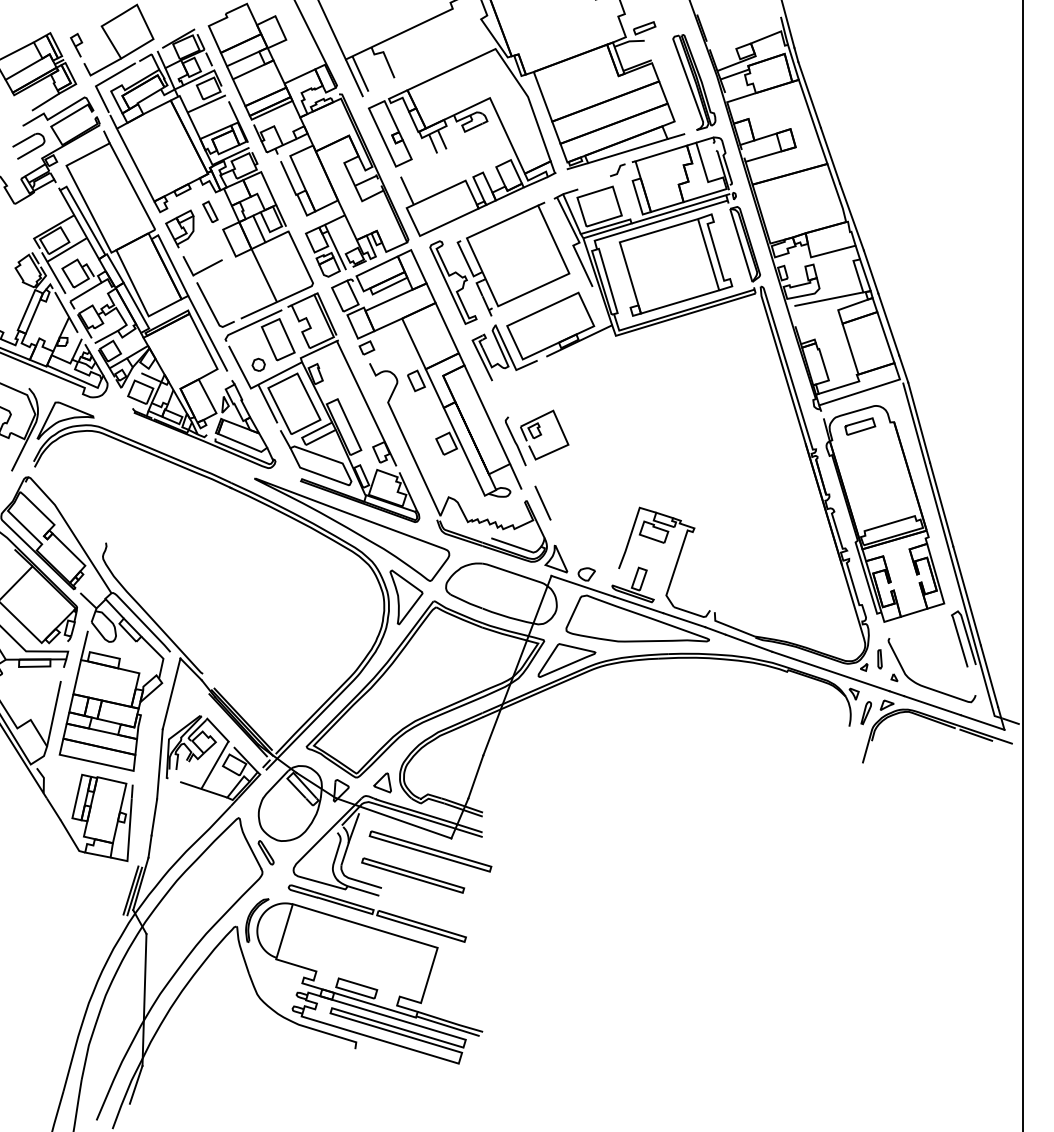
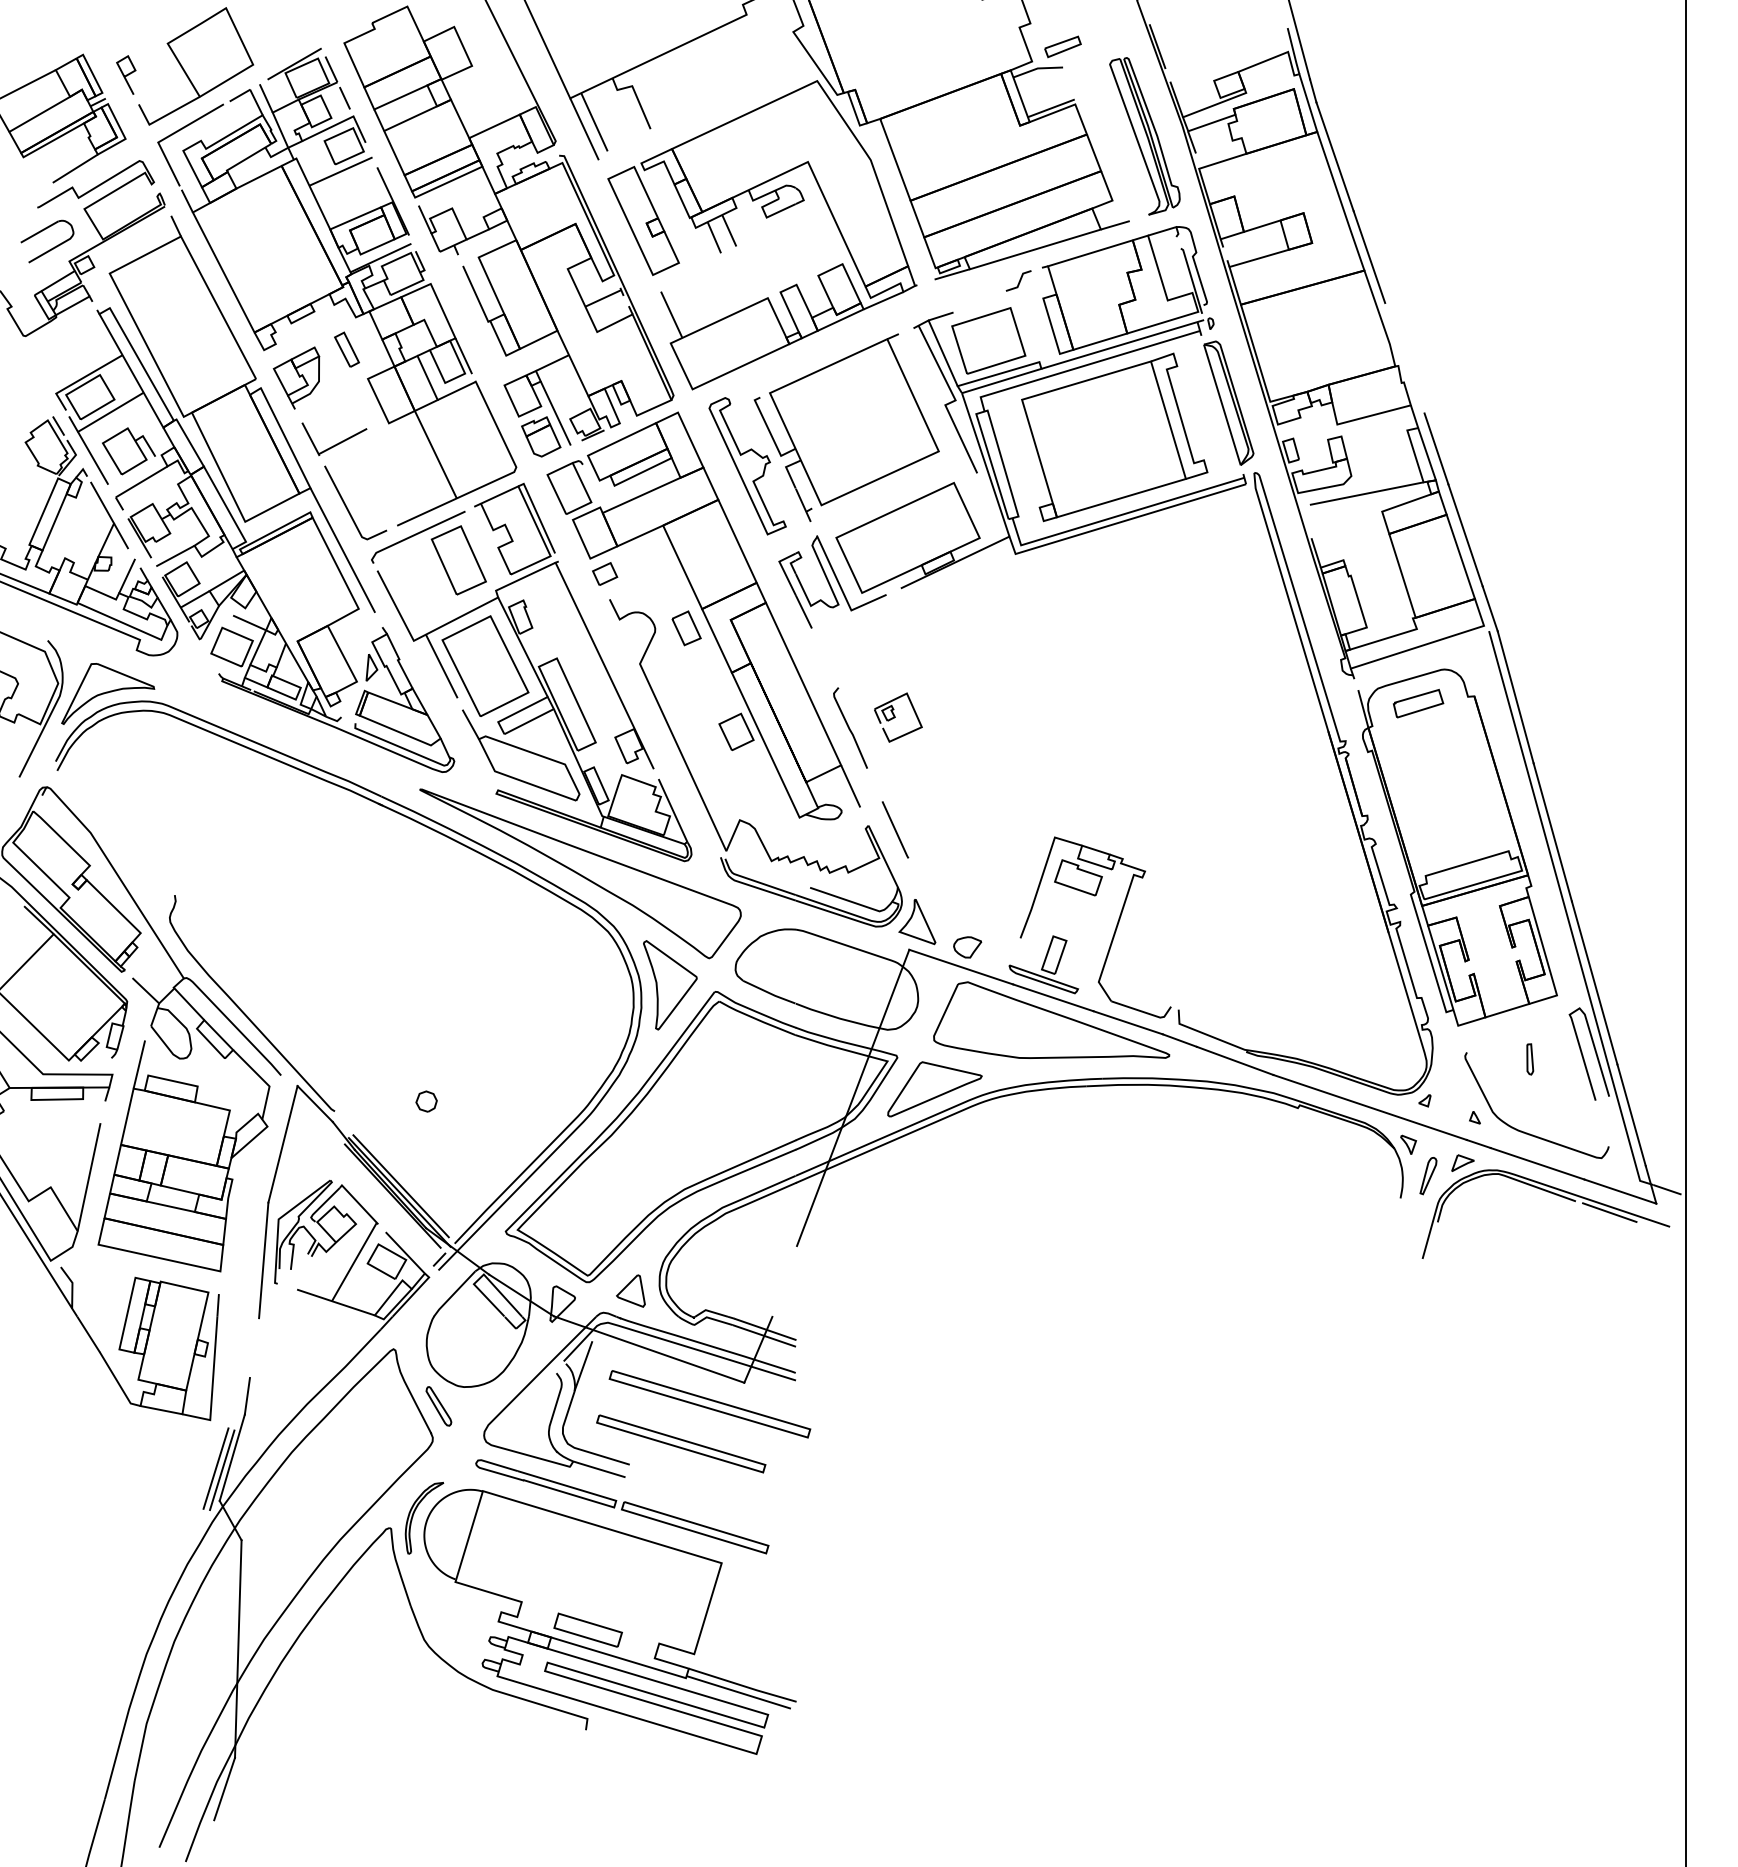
line: (851, 216) -> (1404, 357), removed
part: (258, 364) -> (426, 1100), moved
part: (544, 434) -> (897, 716), size x0.6
part: (879, 659) -> (1529, 1059), moved
line: (475, 776) -> (784, 1280), removed
line: (154, 817) -> (254, 1348), removed

